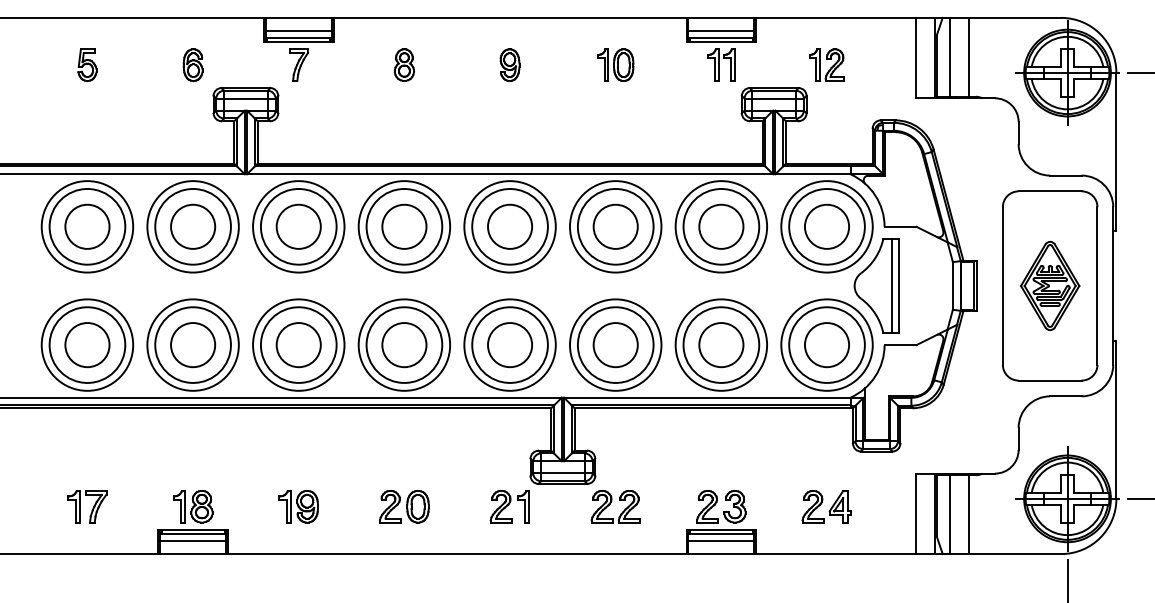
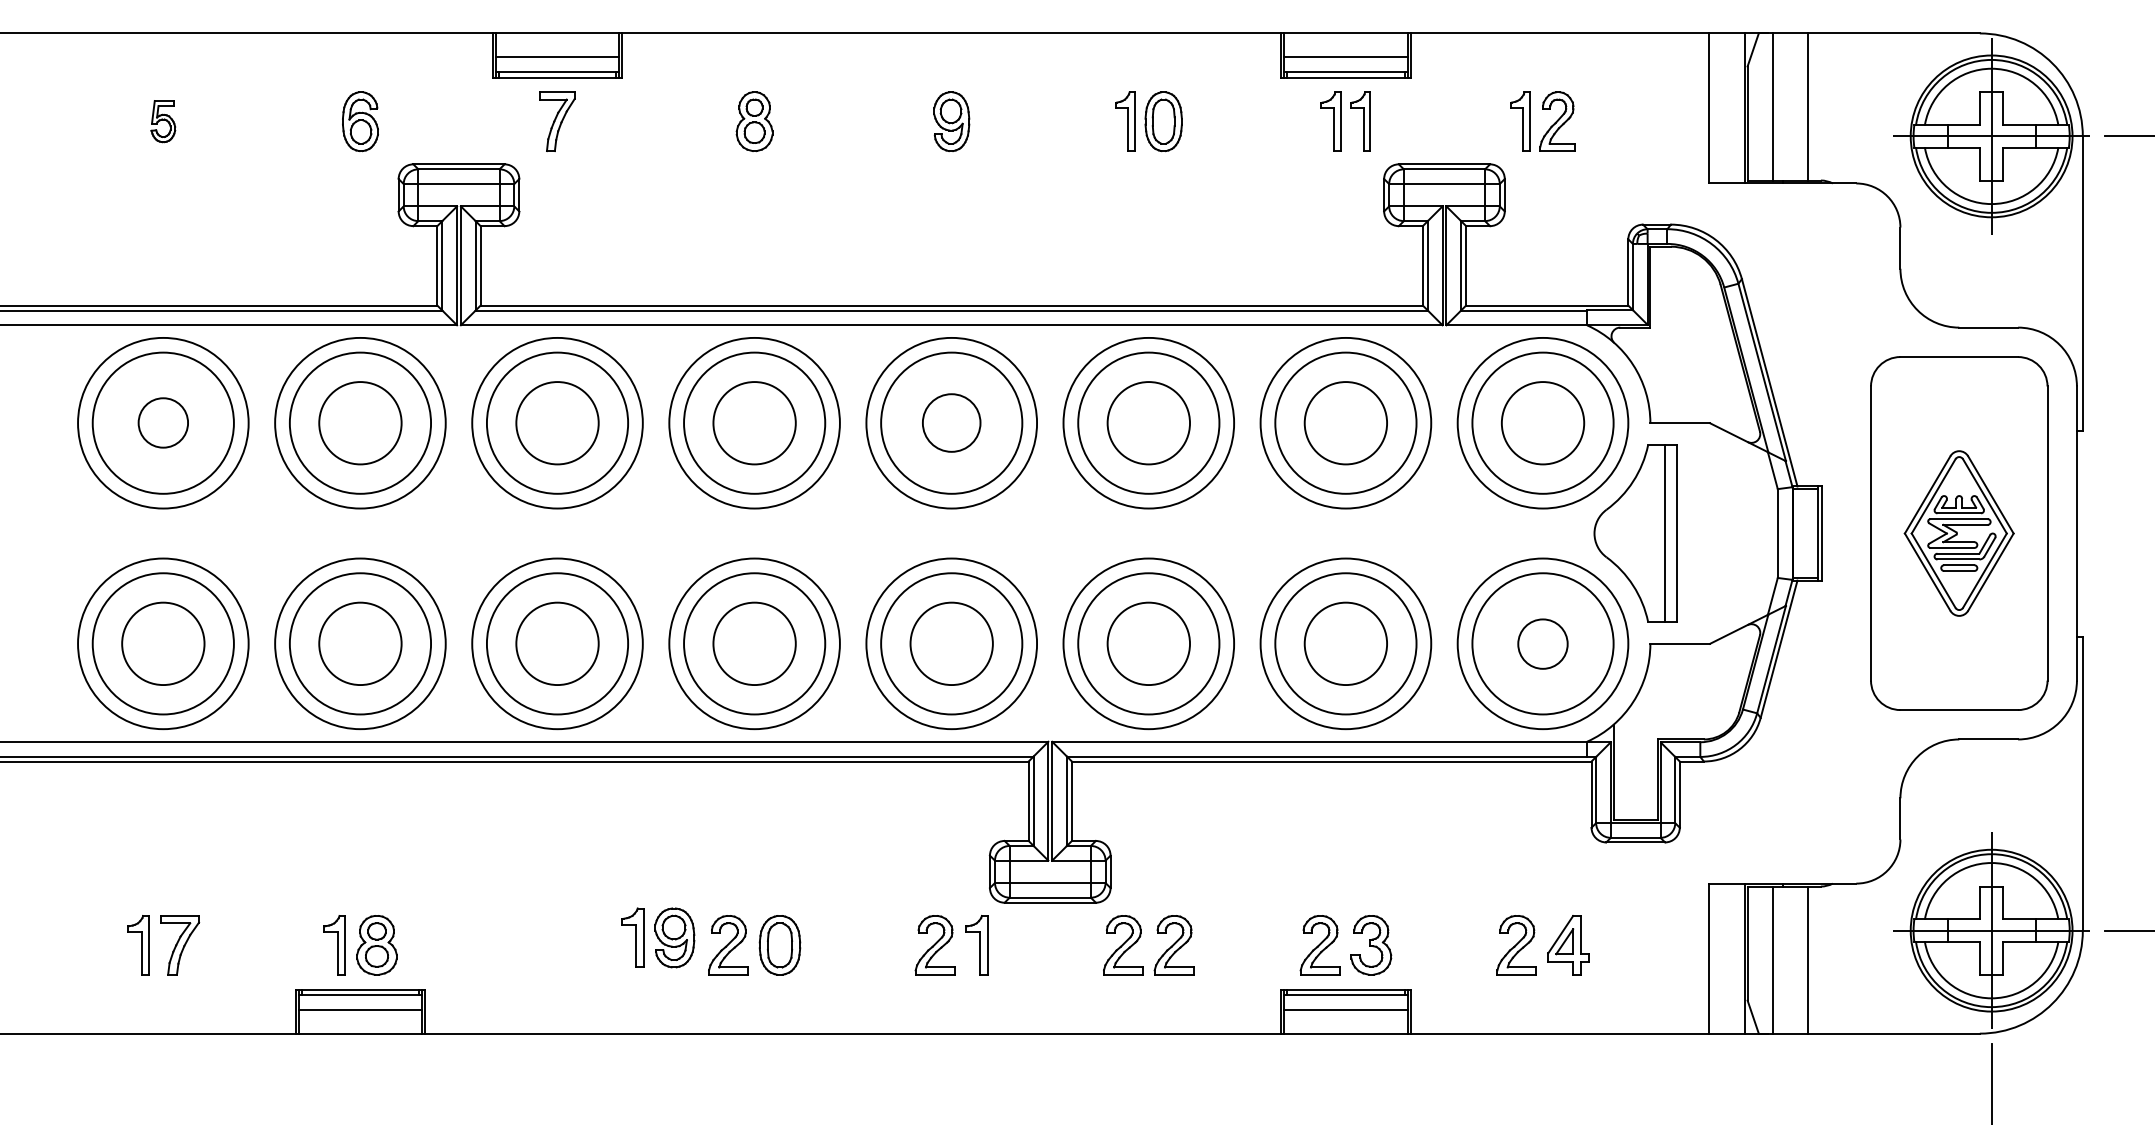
part: (87, 64) -> (163, 120), size x0.7
circle: (87, 226) -> (163, 422), size x0.6
circle: (509, 226) -> (950, 422), size x0.7
circle: (826, 345) -> (1542, 644), size x0.6
part: (298, 506) -> (657, 937), moved

